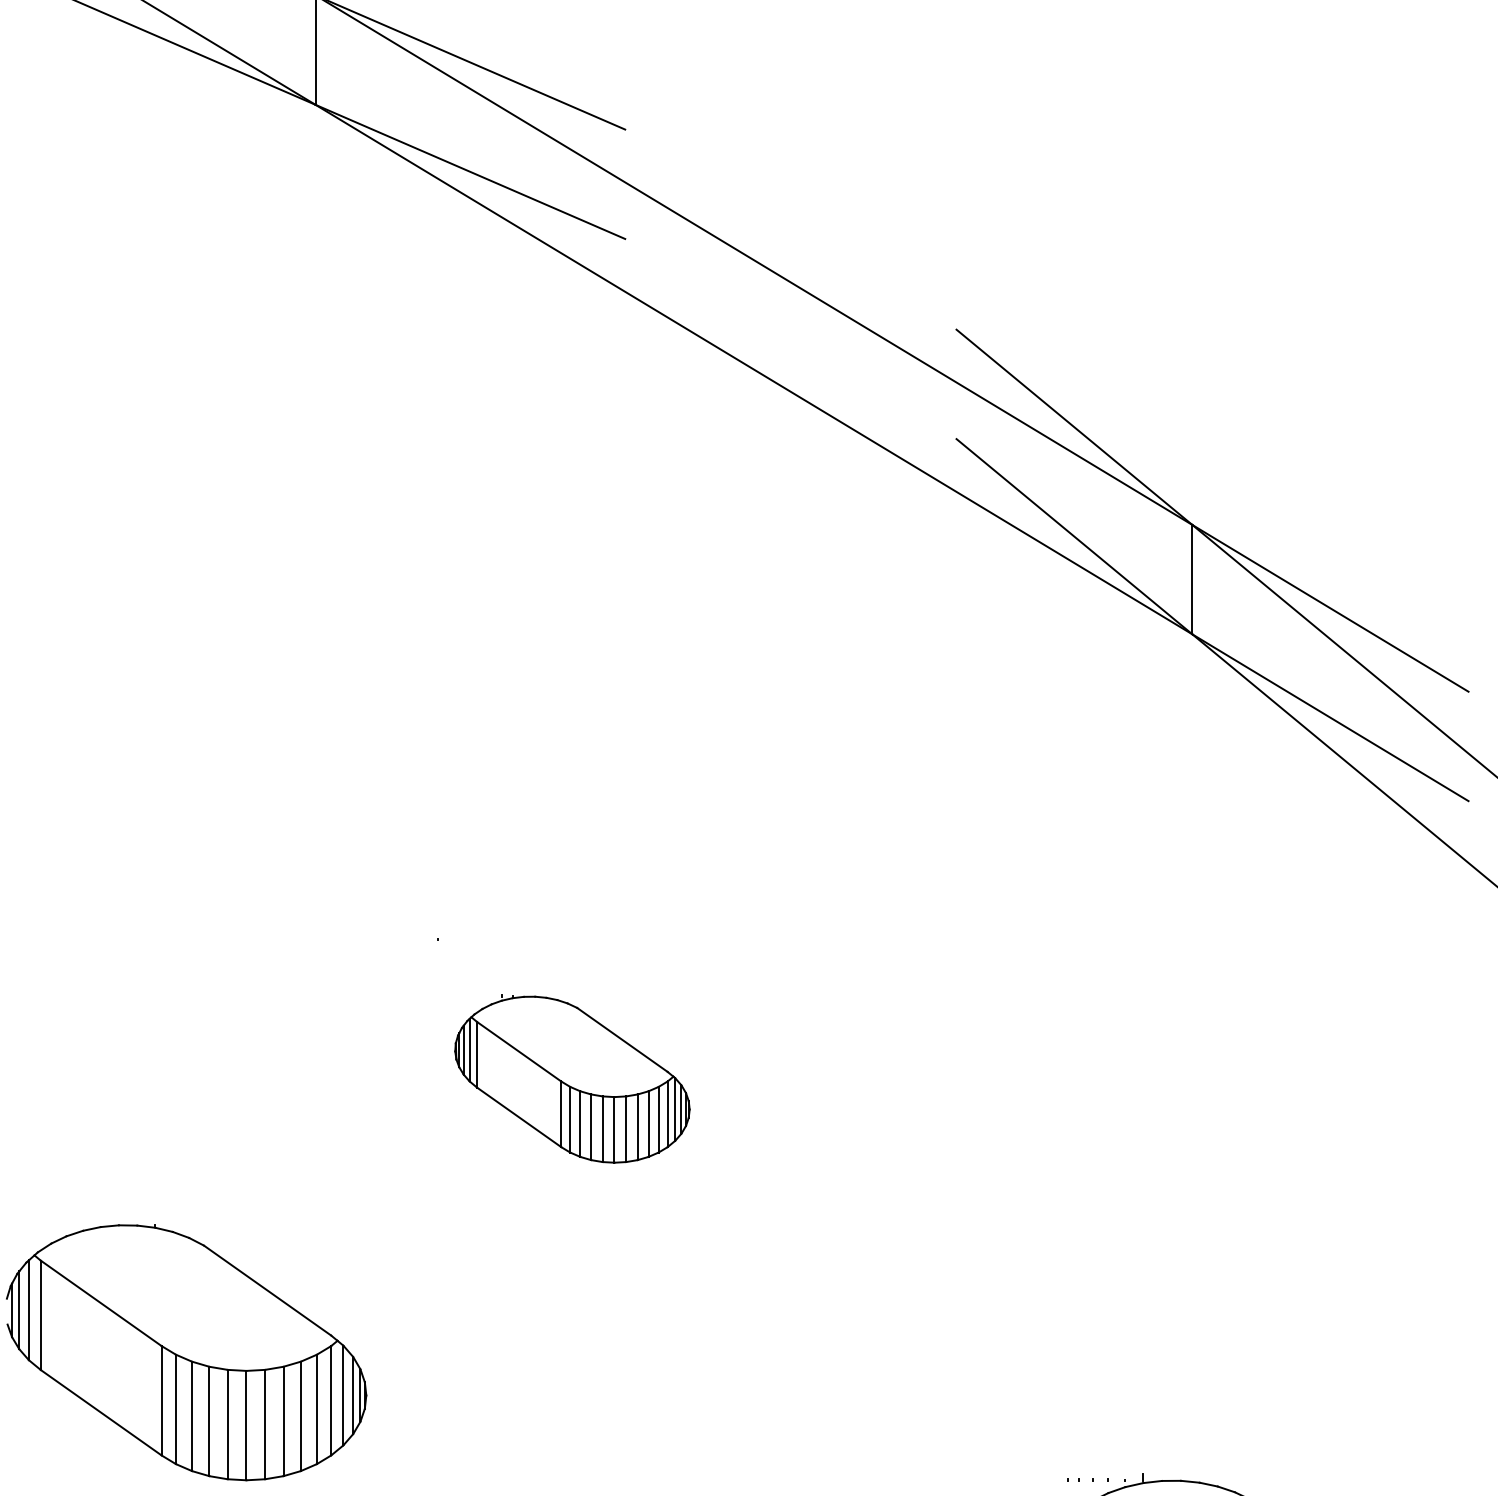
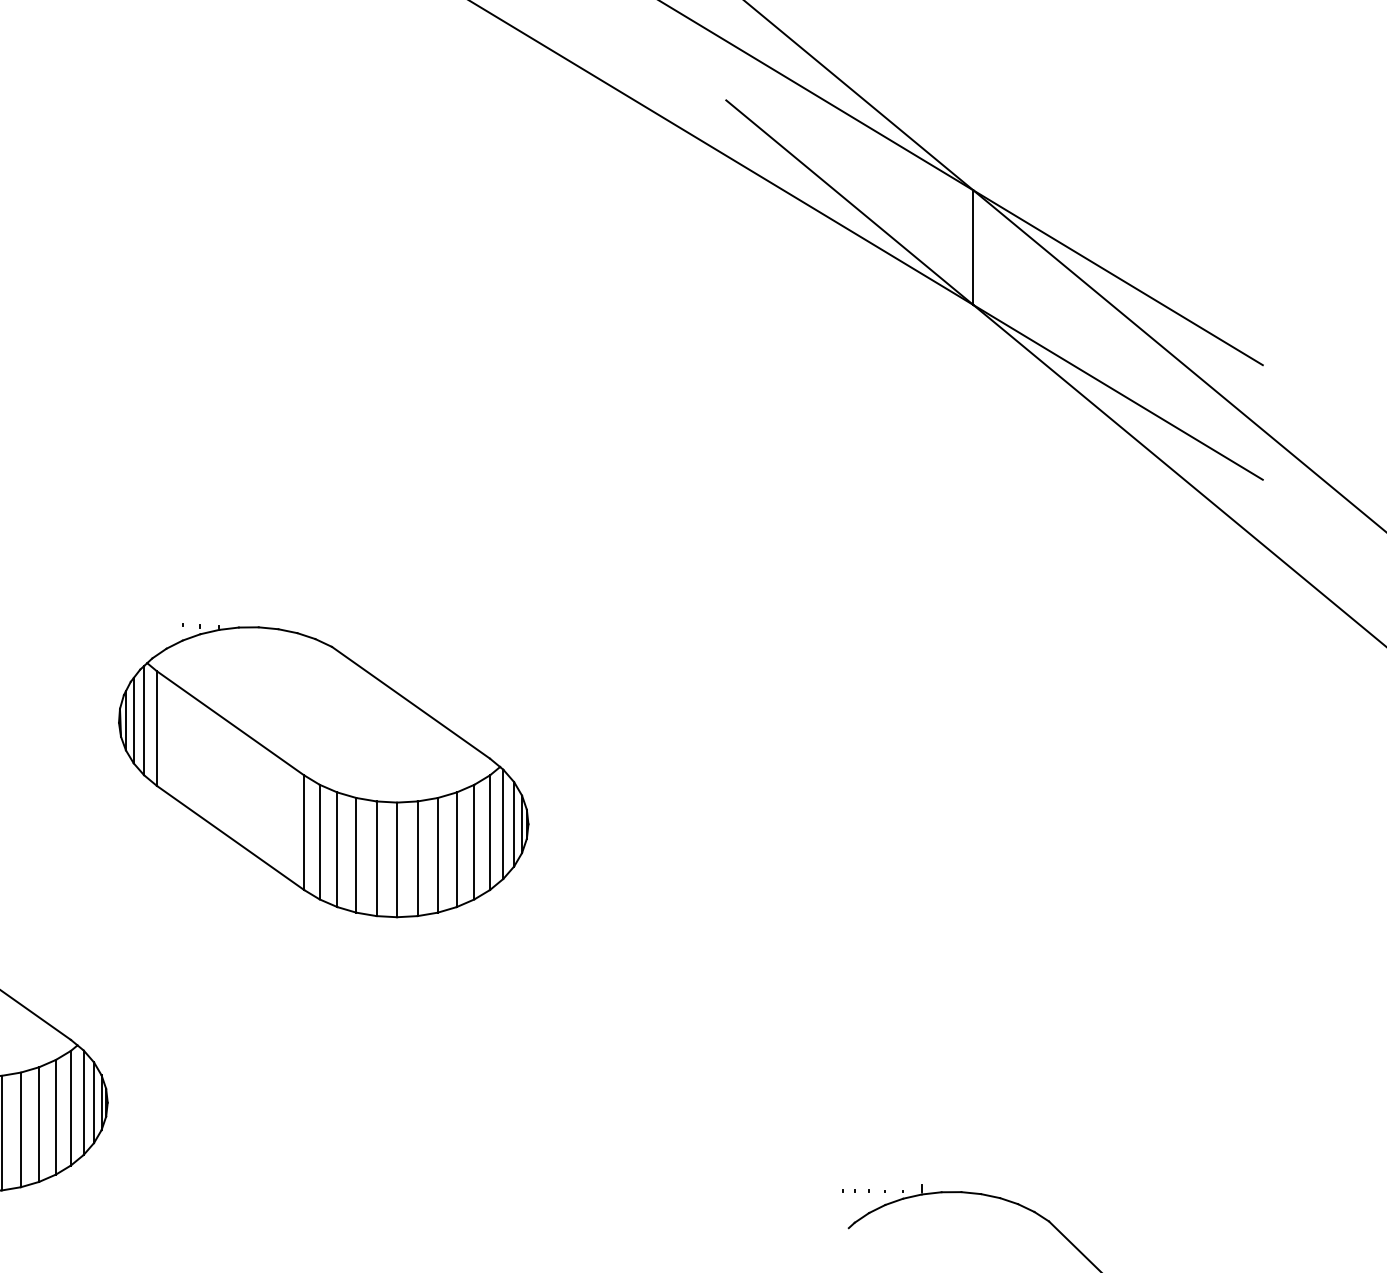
part: (572, 1078) -> (323, 770), size x1.67

